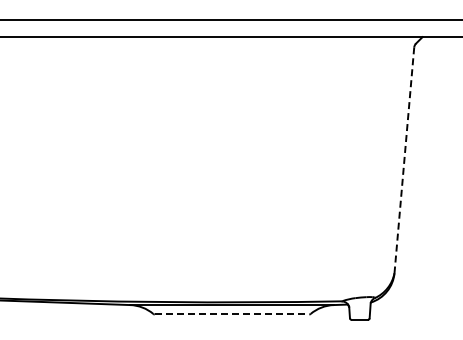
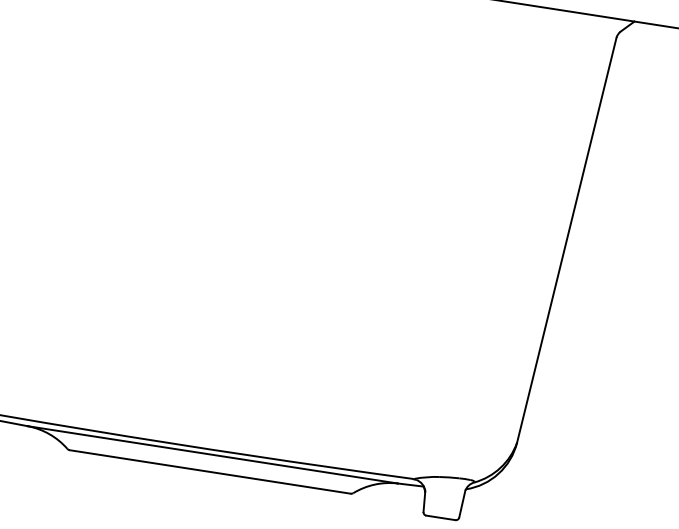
line: (404, 160) -> (566, 240), dashed -> solid
line: (232, 314) -> (211, 472), dashed -> solid

